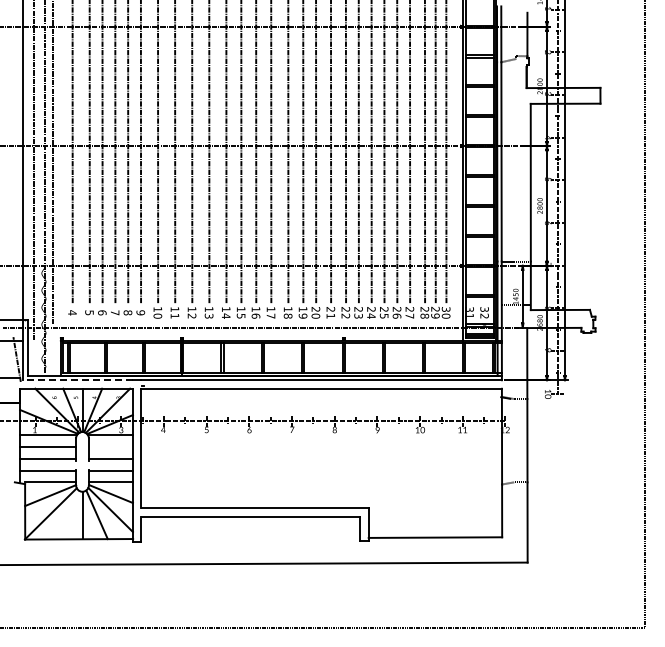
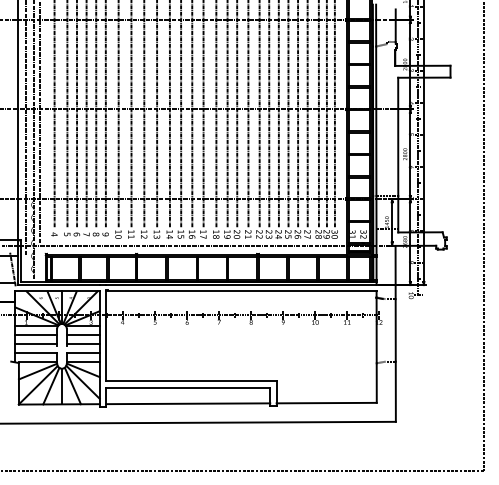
line: (78, 380) -> (58, 285), dashed -> solid
line: (110, 447) -> (82, 335), added
line: (68, 514) -> (51, 385), added
line: (250, 538) -> (187, 403), added

